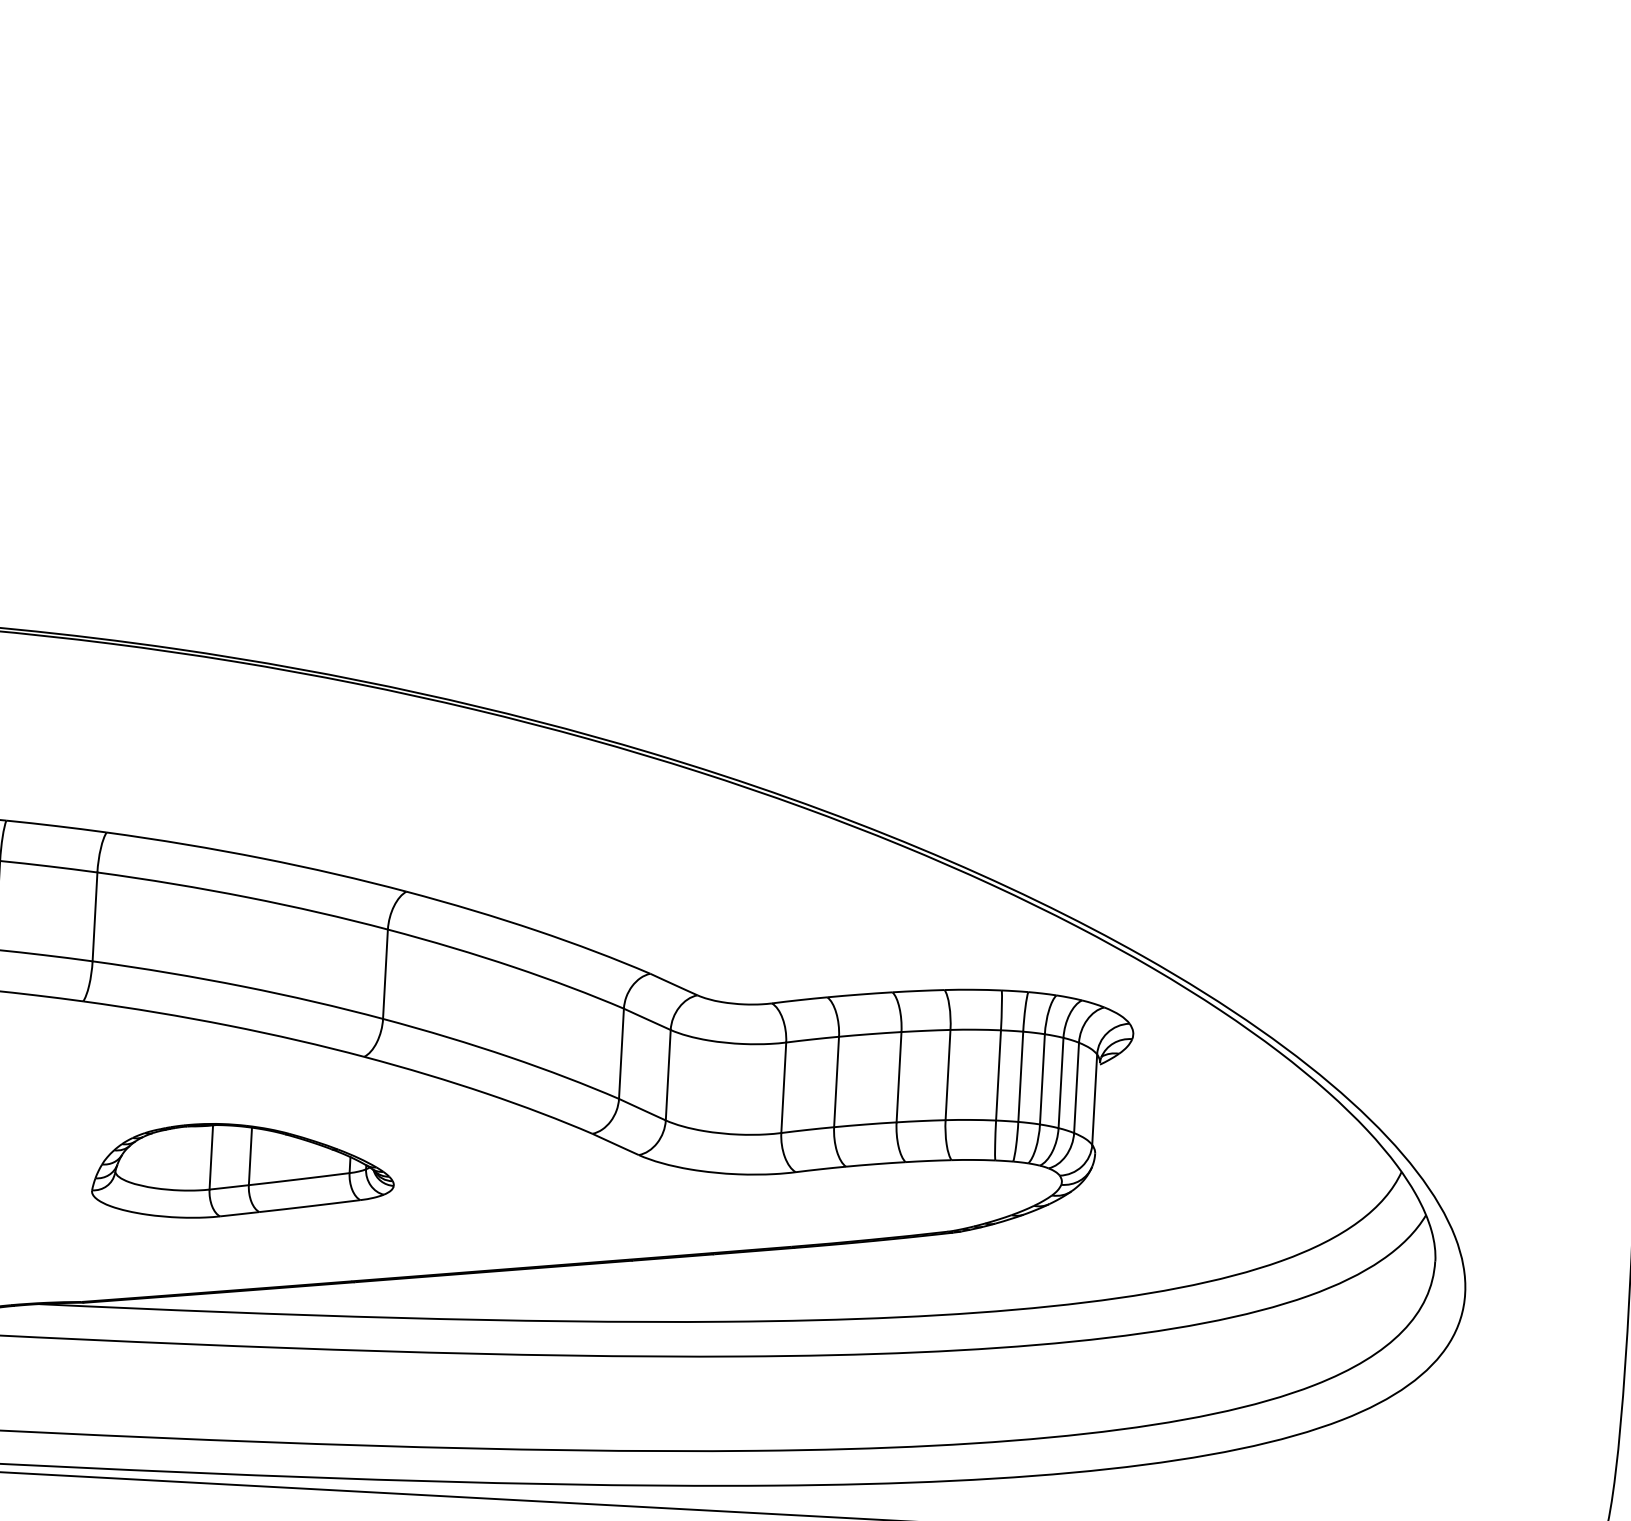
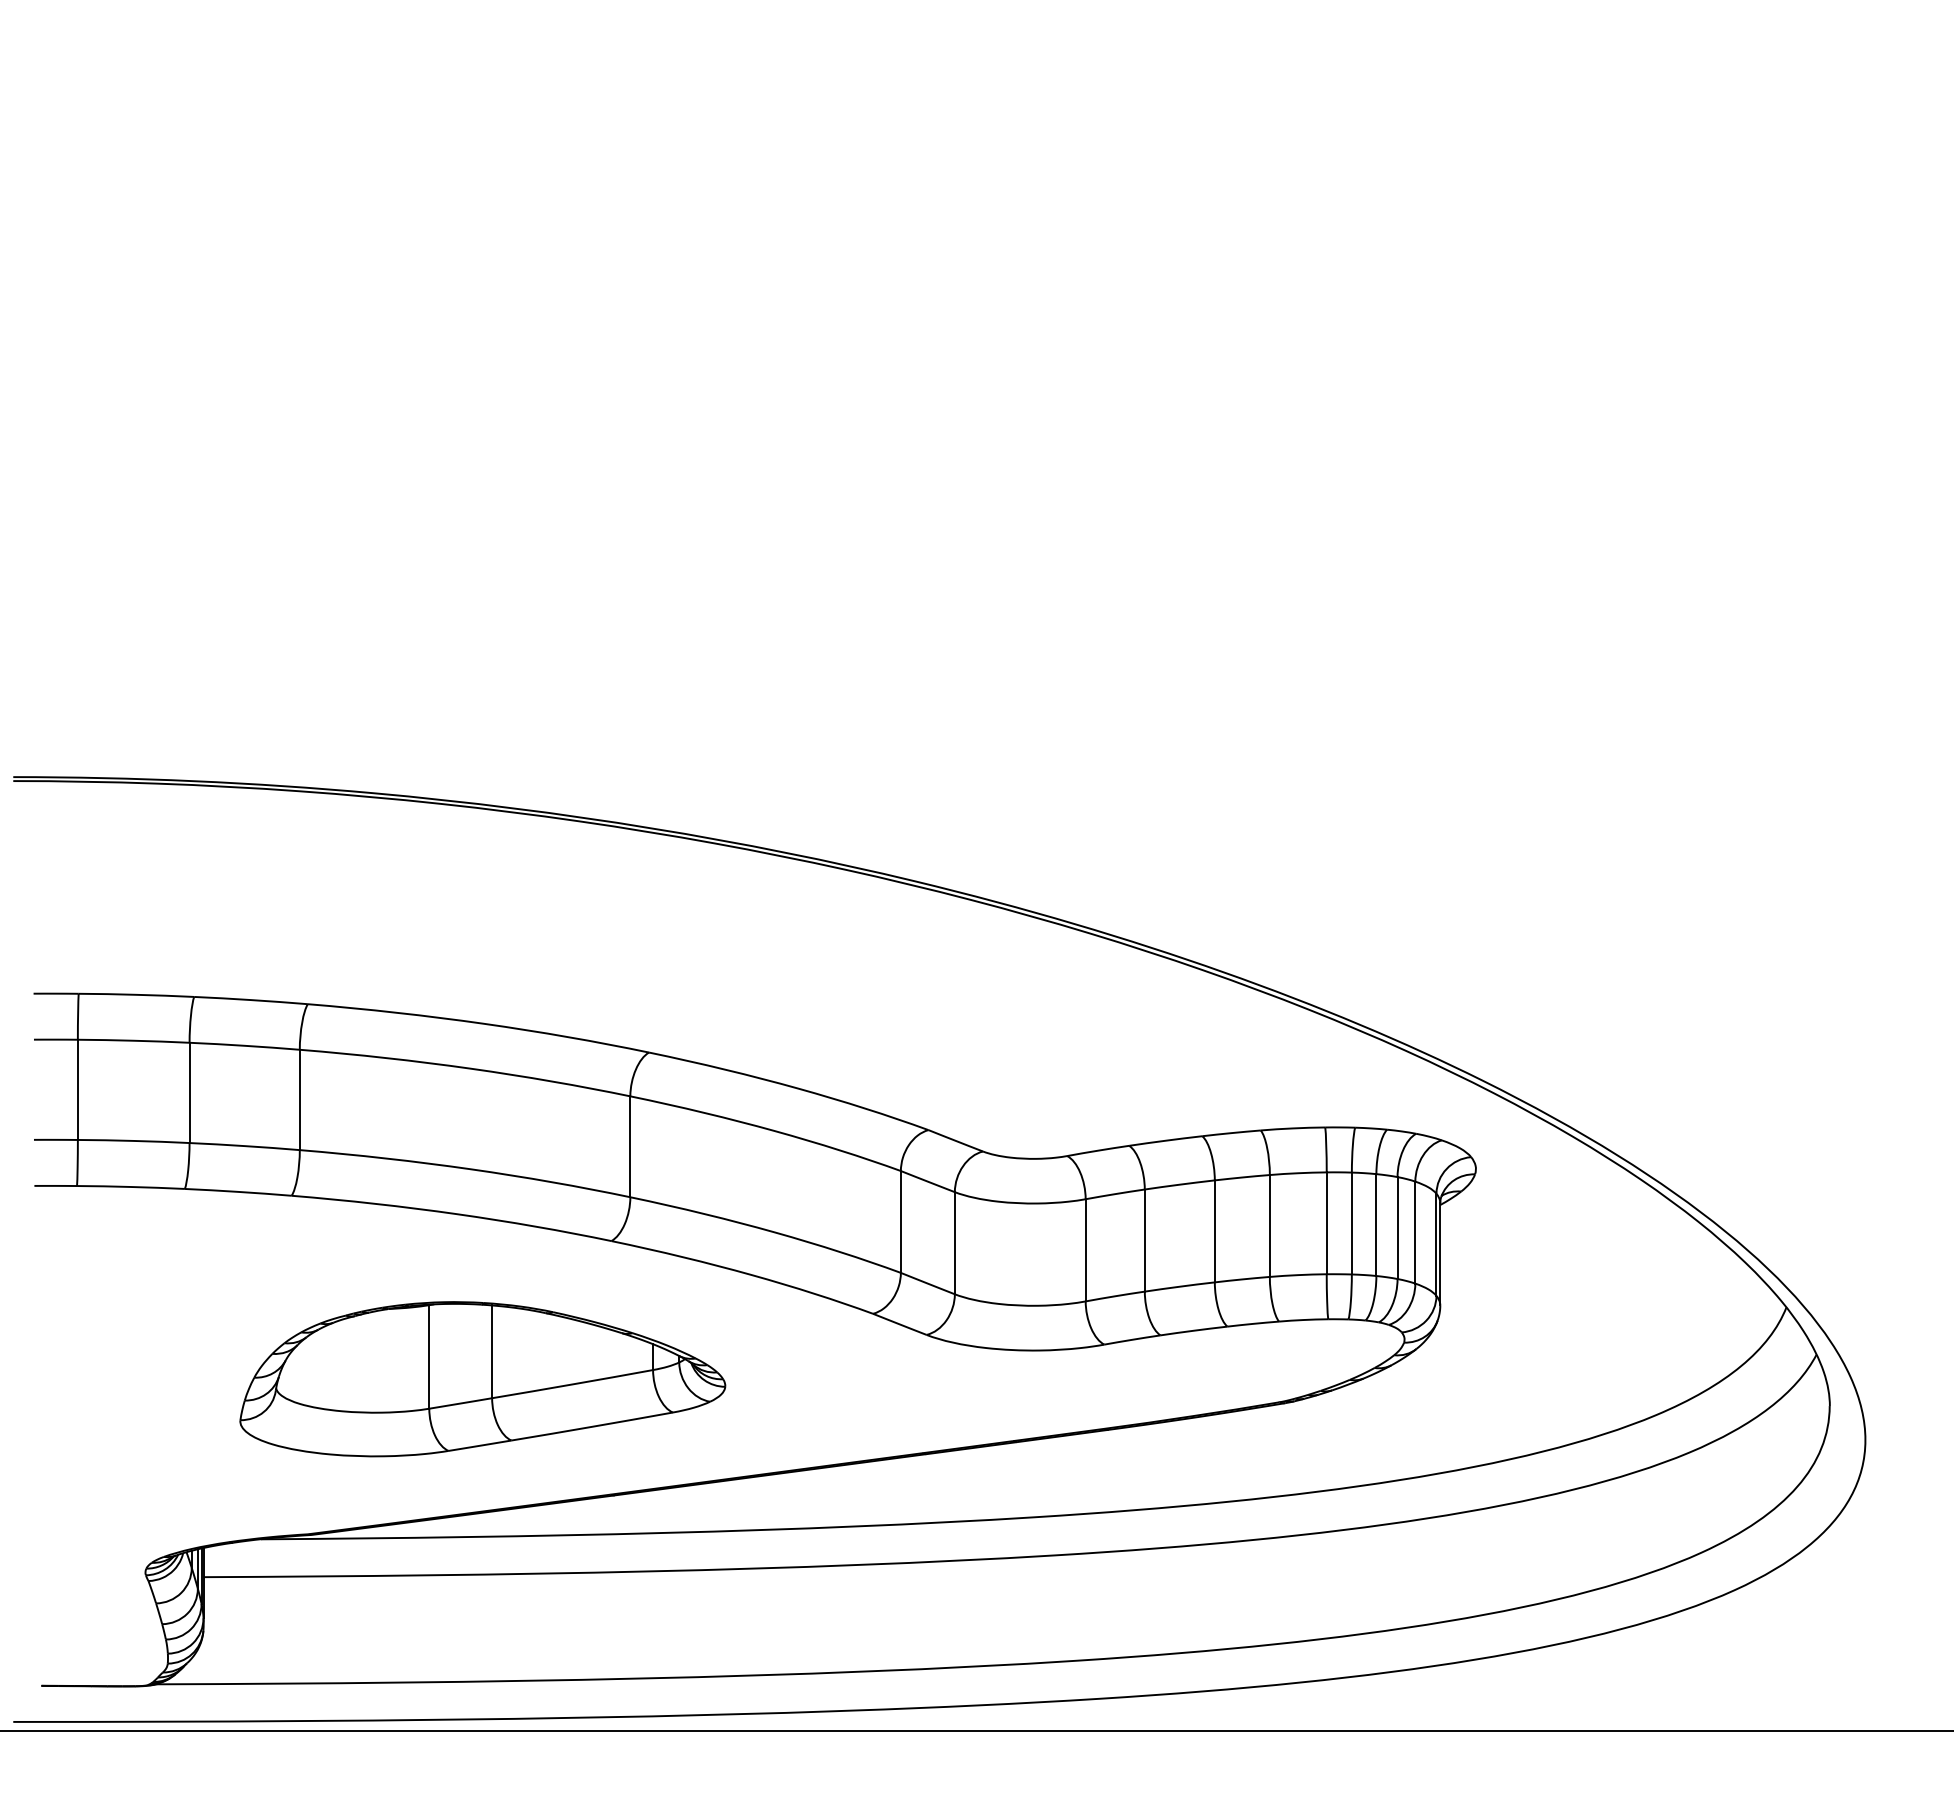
line: (1097, 1108) -> (1440, 1254), added
part: (243, 1173) -> (482, 1379), size x1.43

